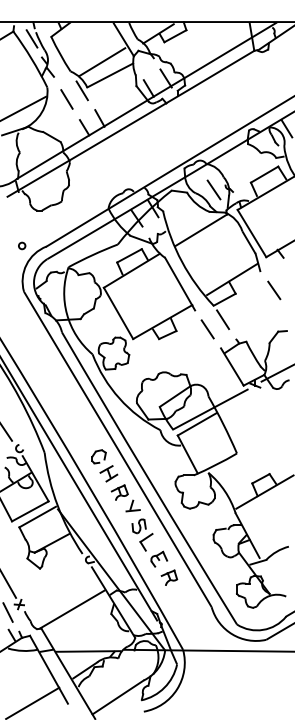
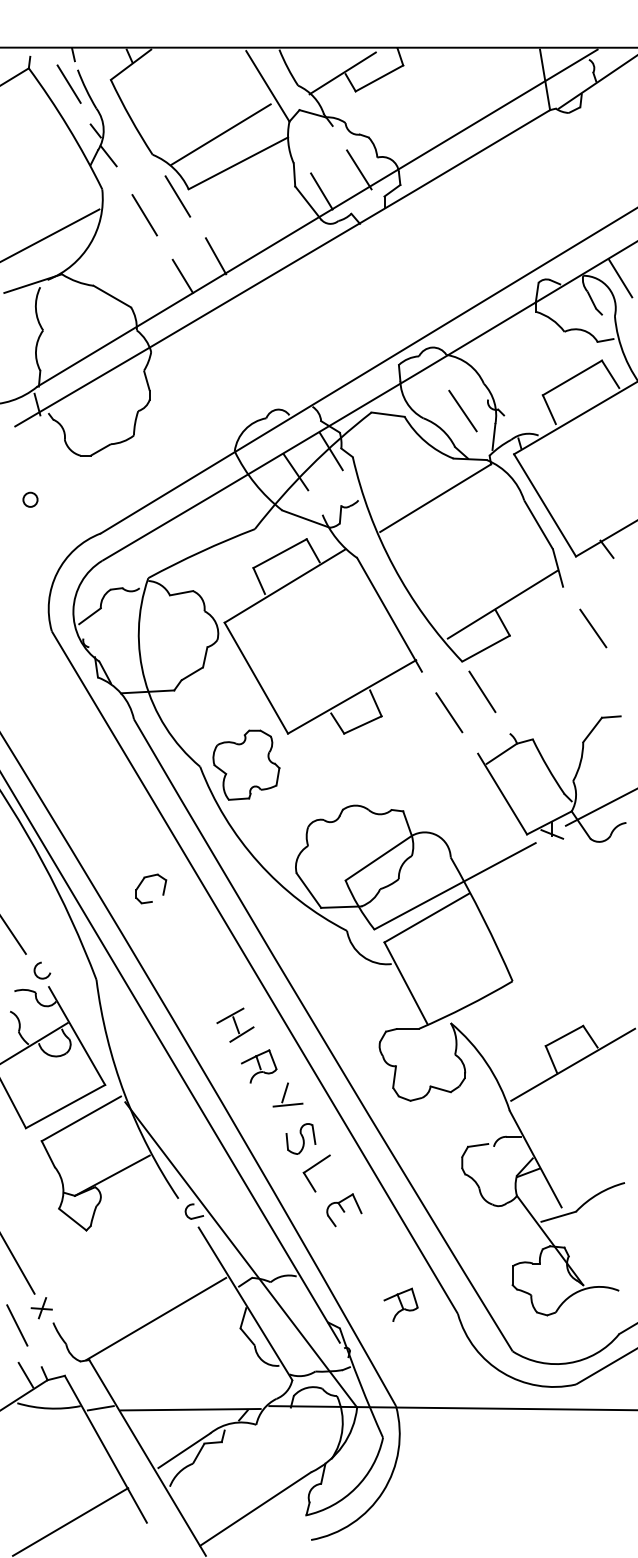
circle: (22, 245) -> (31, 498), moved
part: (98, 456) -> (150, 888), moved
part: (169, 577) -> (401, 1303), moved

